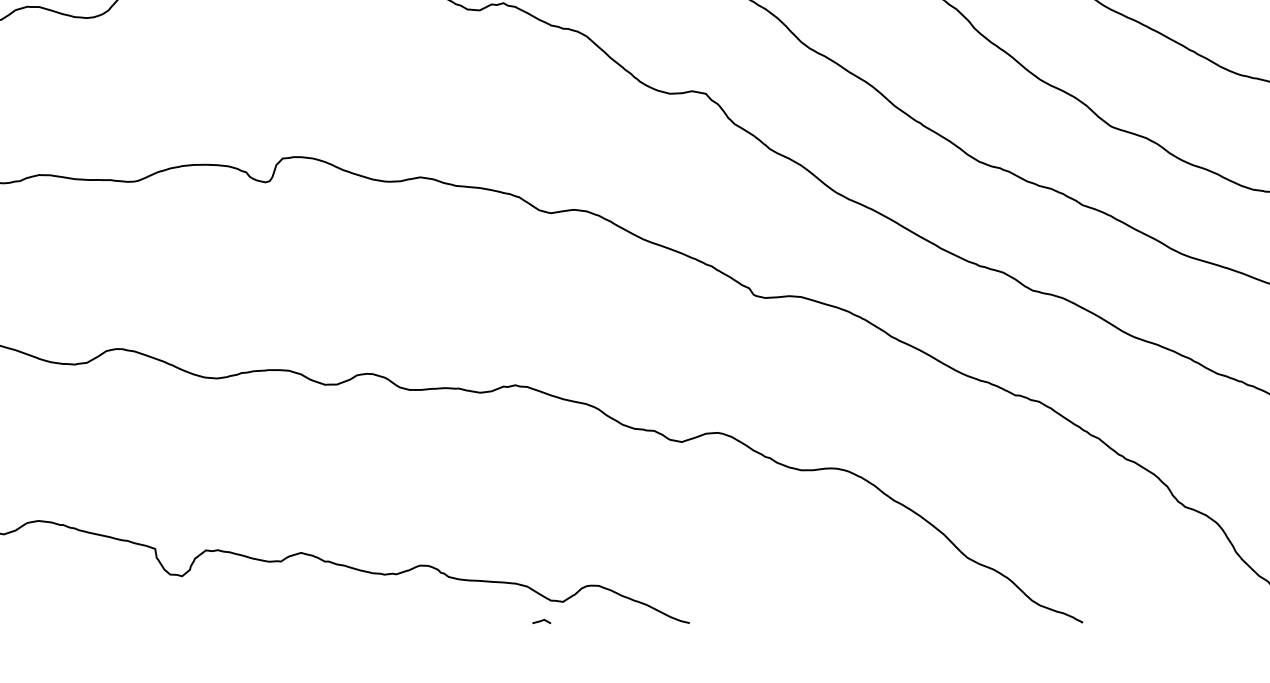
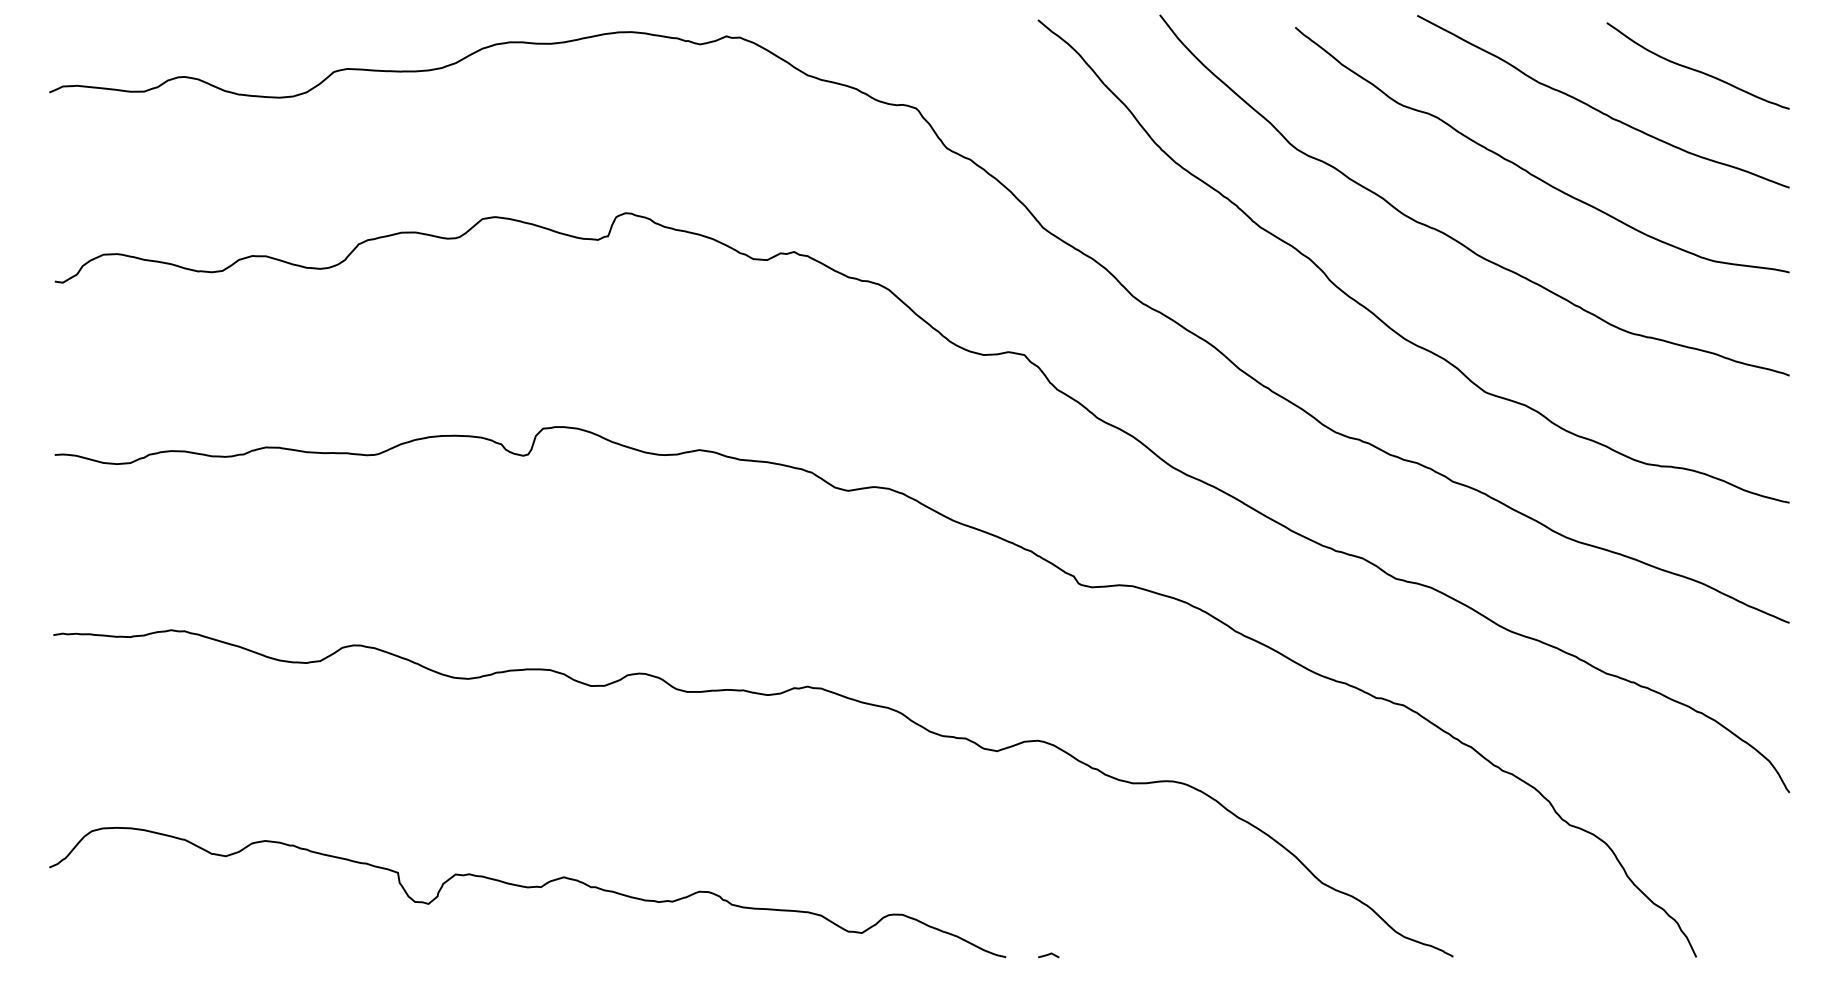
line: (541, 621) -> (1048, 955), moved

